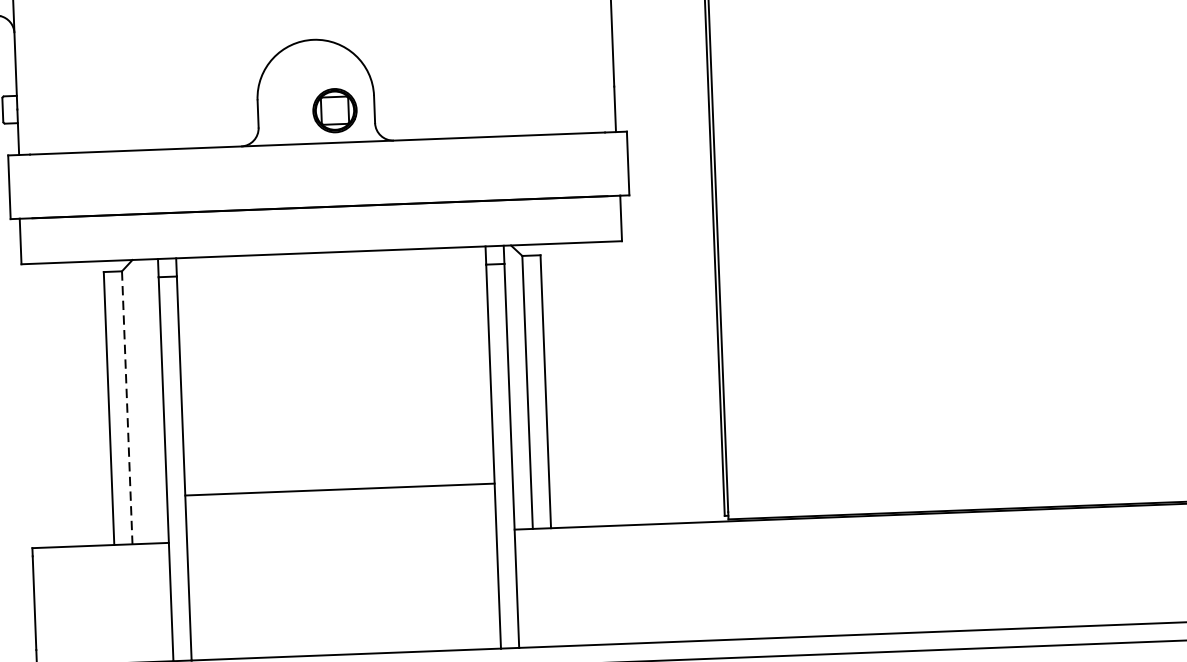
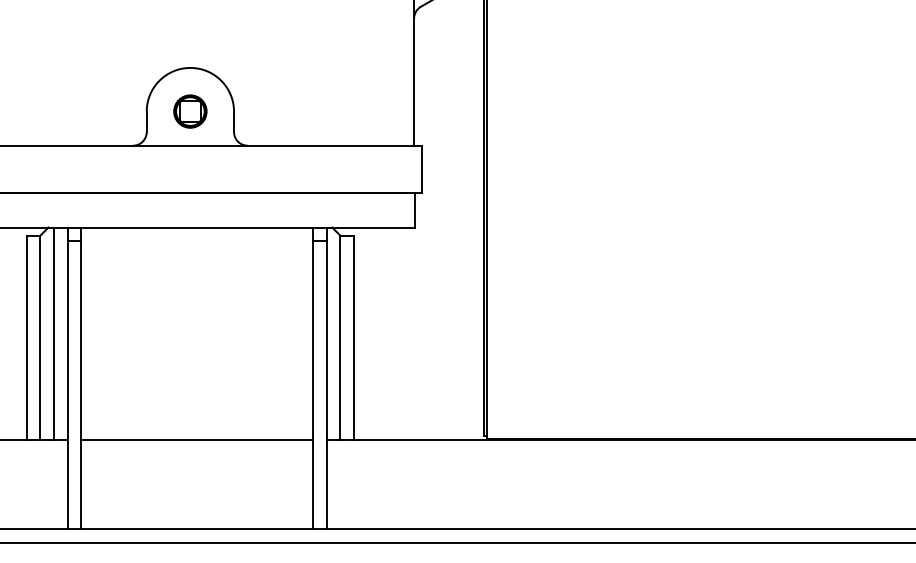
part: (335, 110) -> (190, 111), moved
line: (145, 401) -> (54, 333), added
line: (127, 408) -> (40, 338), dashed -> solid
line: (340, 489) -> (197, 440), moved

